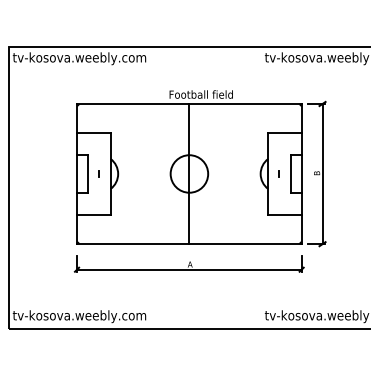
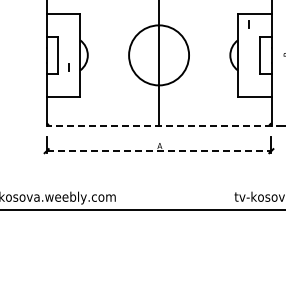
line: (98, 173) -> (68, 66), moved
circle: (189, 173) -> (159, 54), size x1.6
line: (278, 173) -> (248, 23), moved
line: (189, 244) -> (159, 125), solid -> dashed
line: (189, 269) -> (159, 150), solid -> dashed

